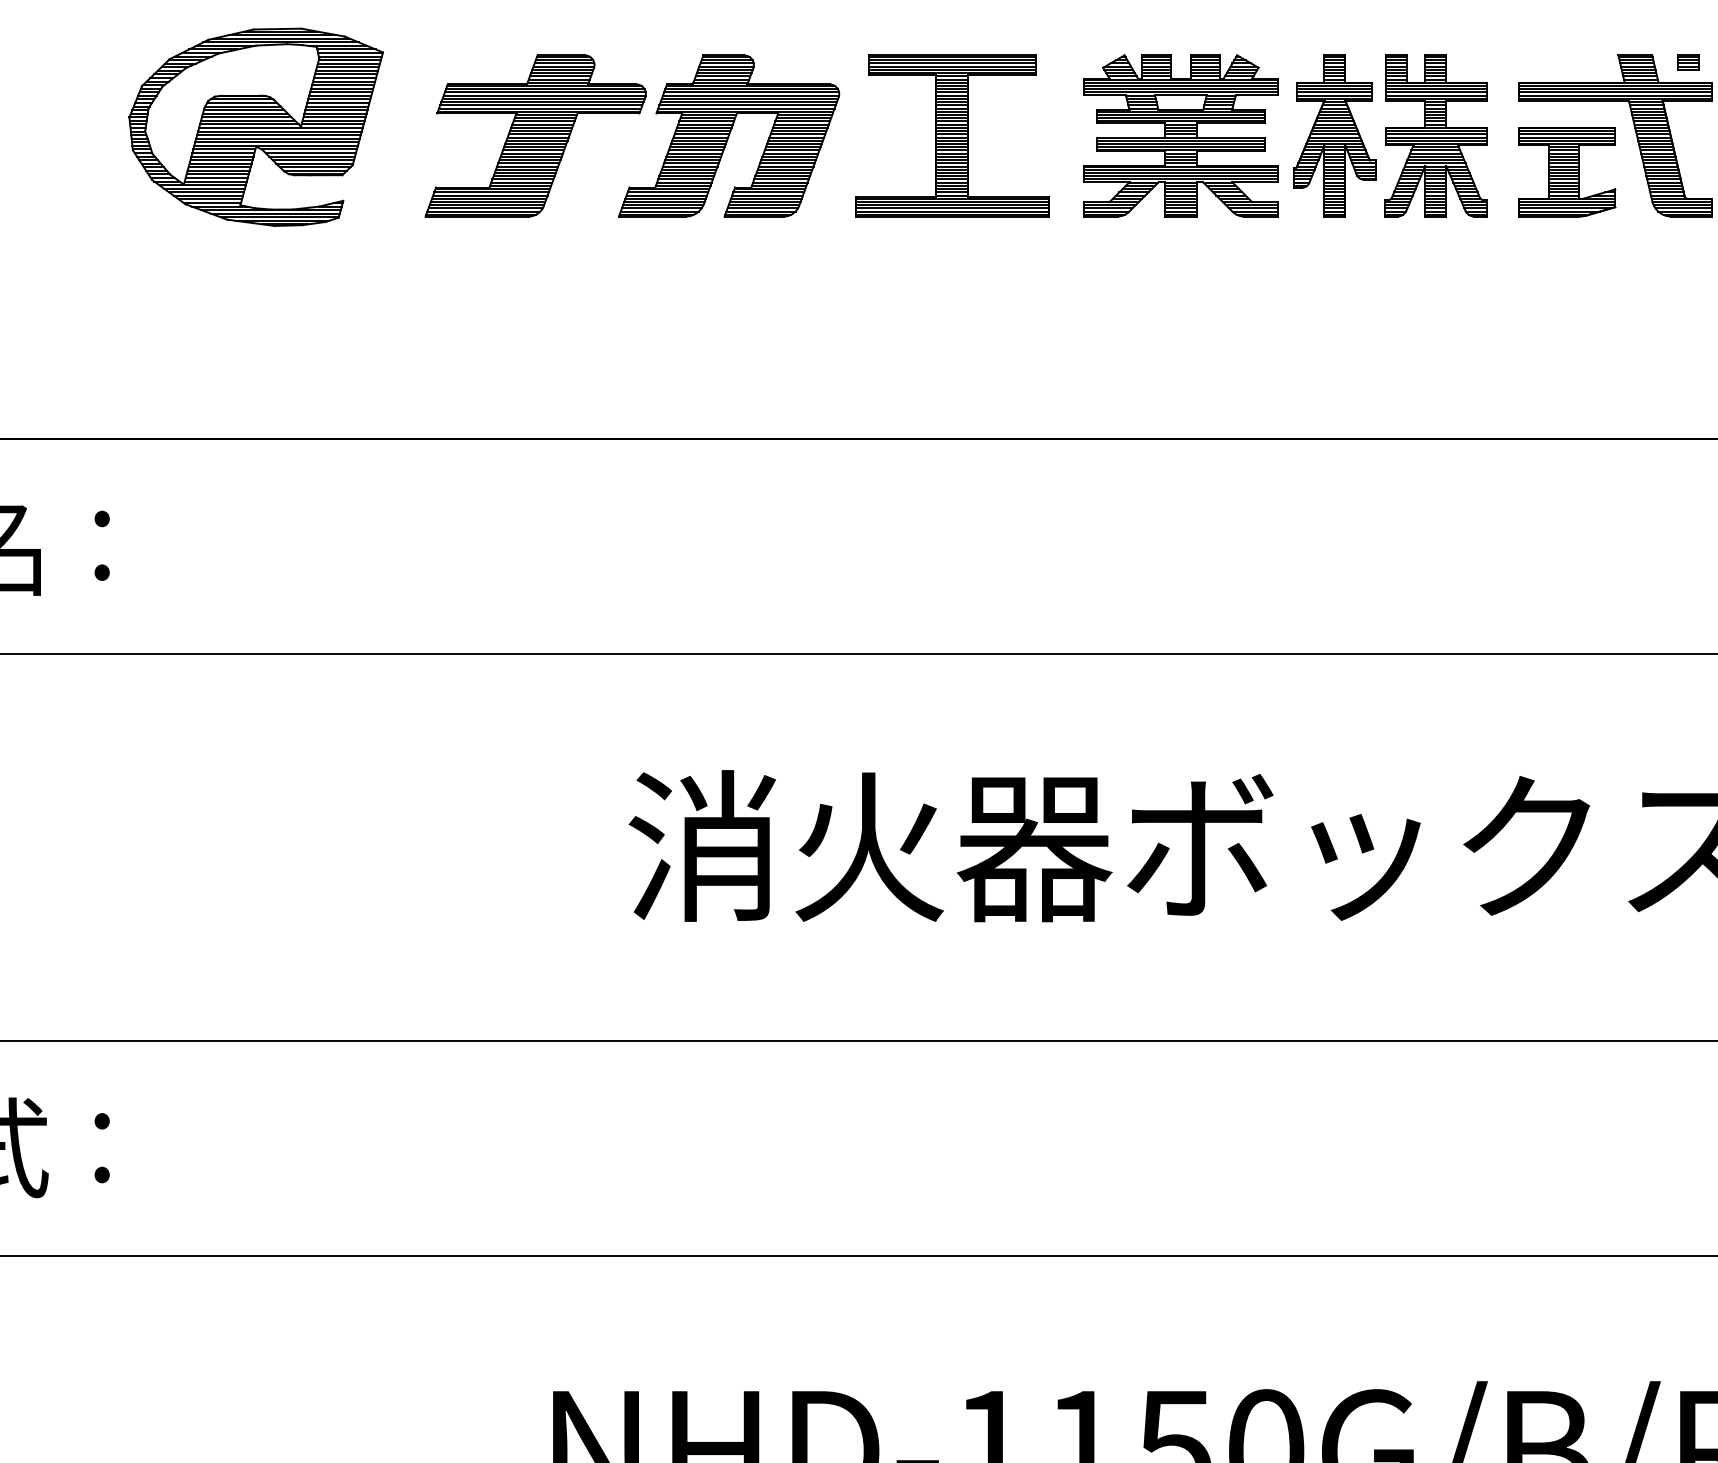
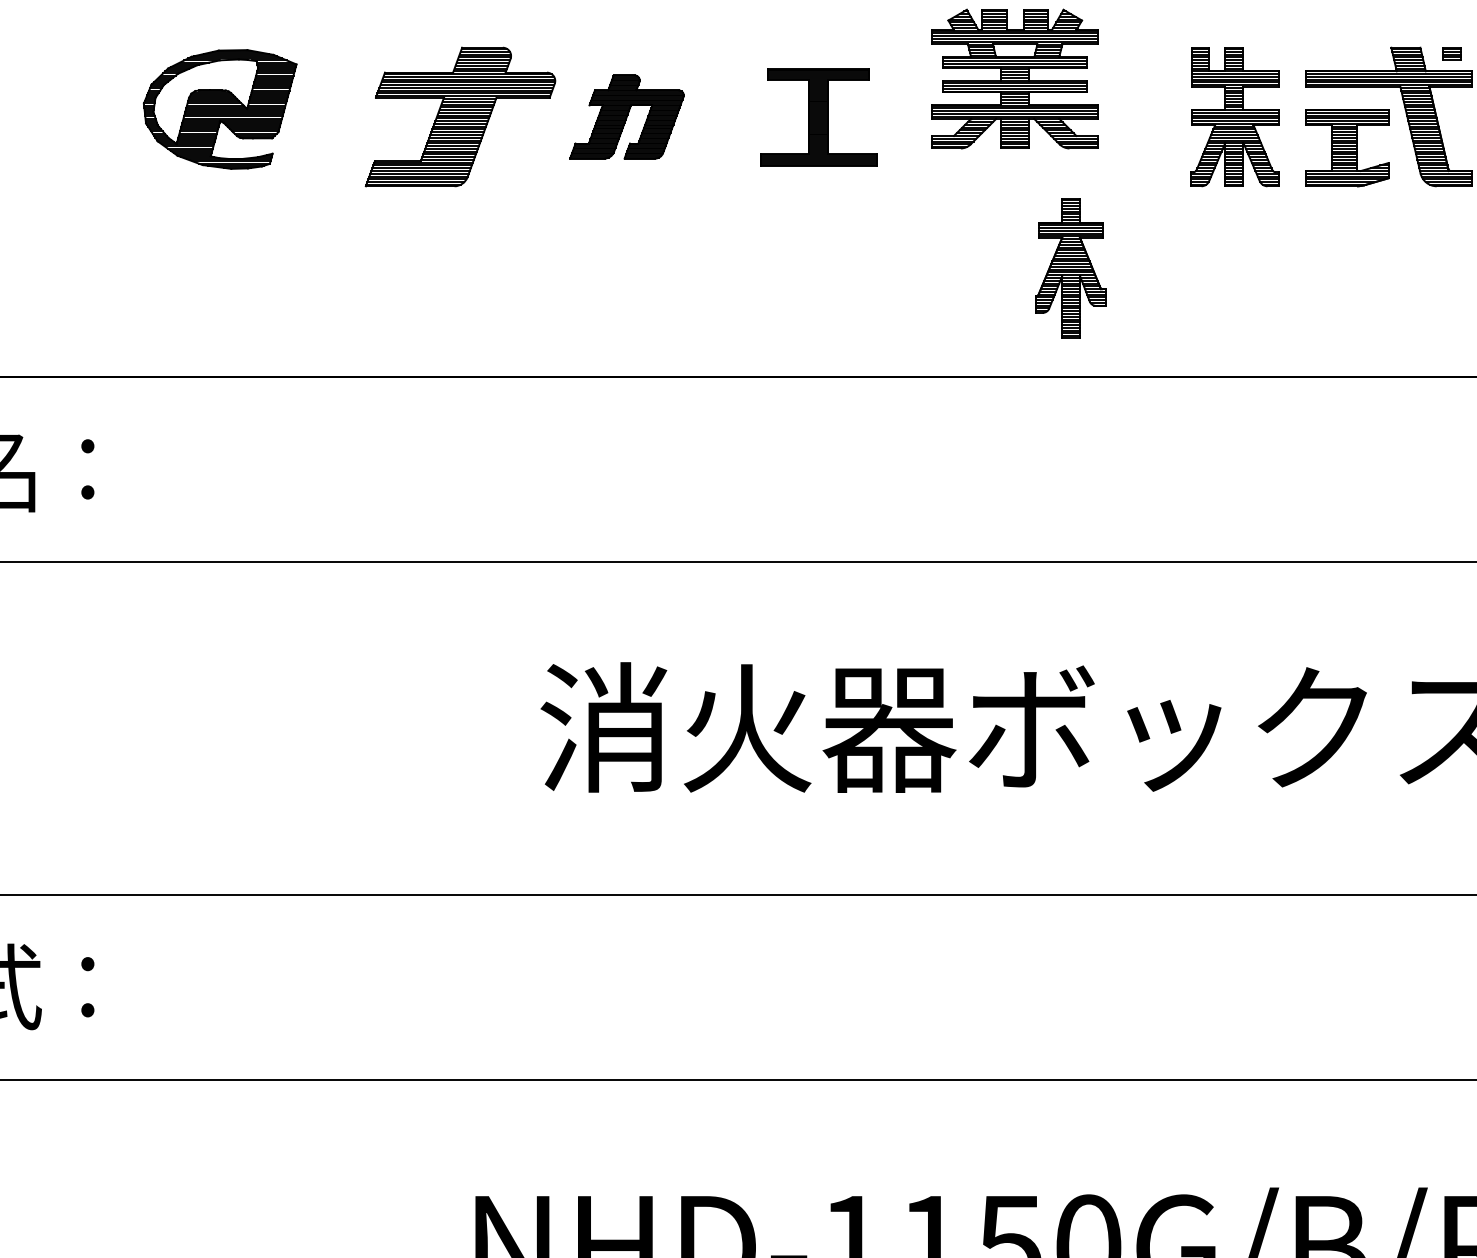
part: (255, 126) -> (219, 108), size x0.7
part: (729, 135) -> (627, 116), size x0.6
part: (952, 135) -> (818, 116), size x0.7
part: (1180, 135) -> (1014, 78), moved
part: (1334, 135) -> (1070, 267), moved

